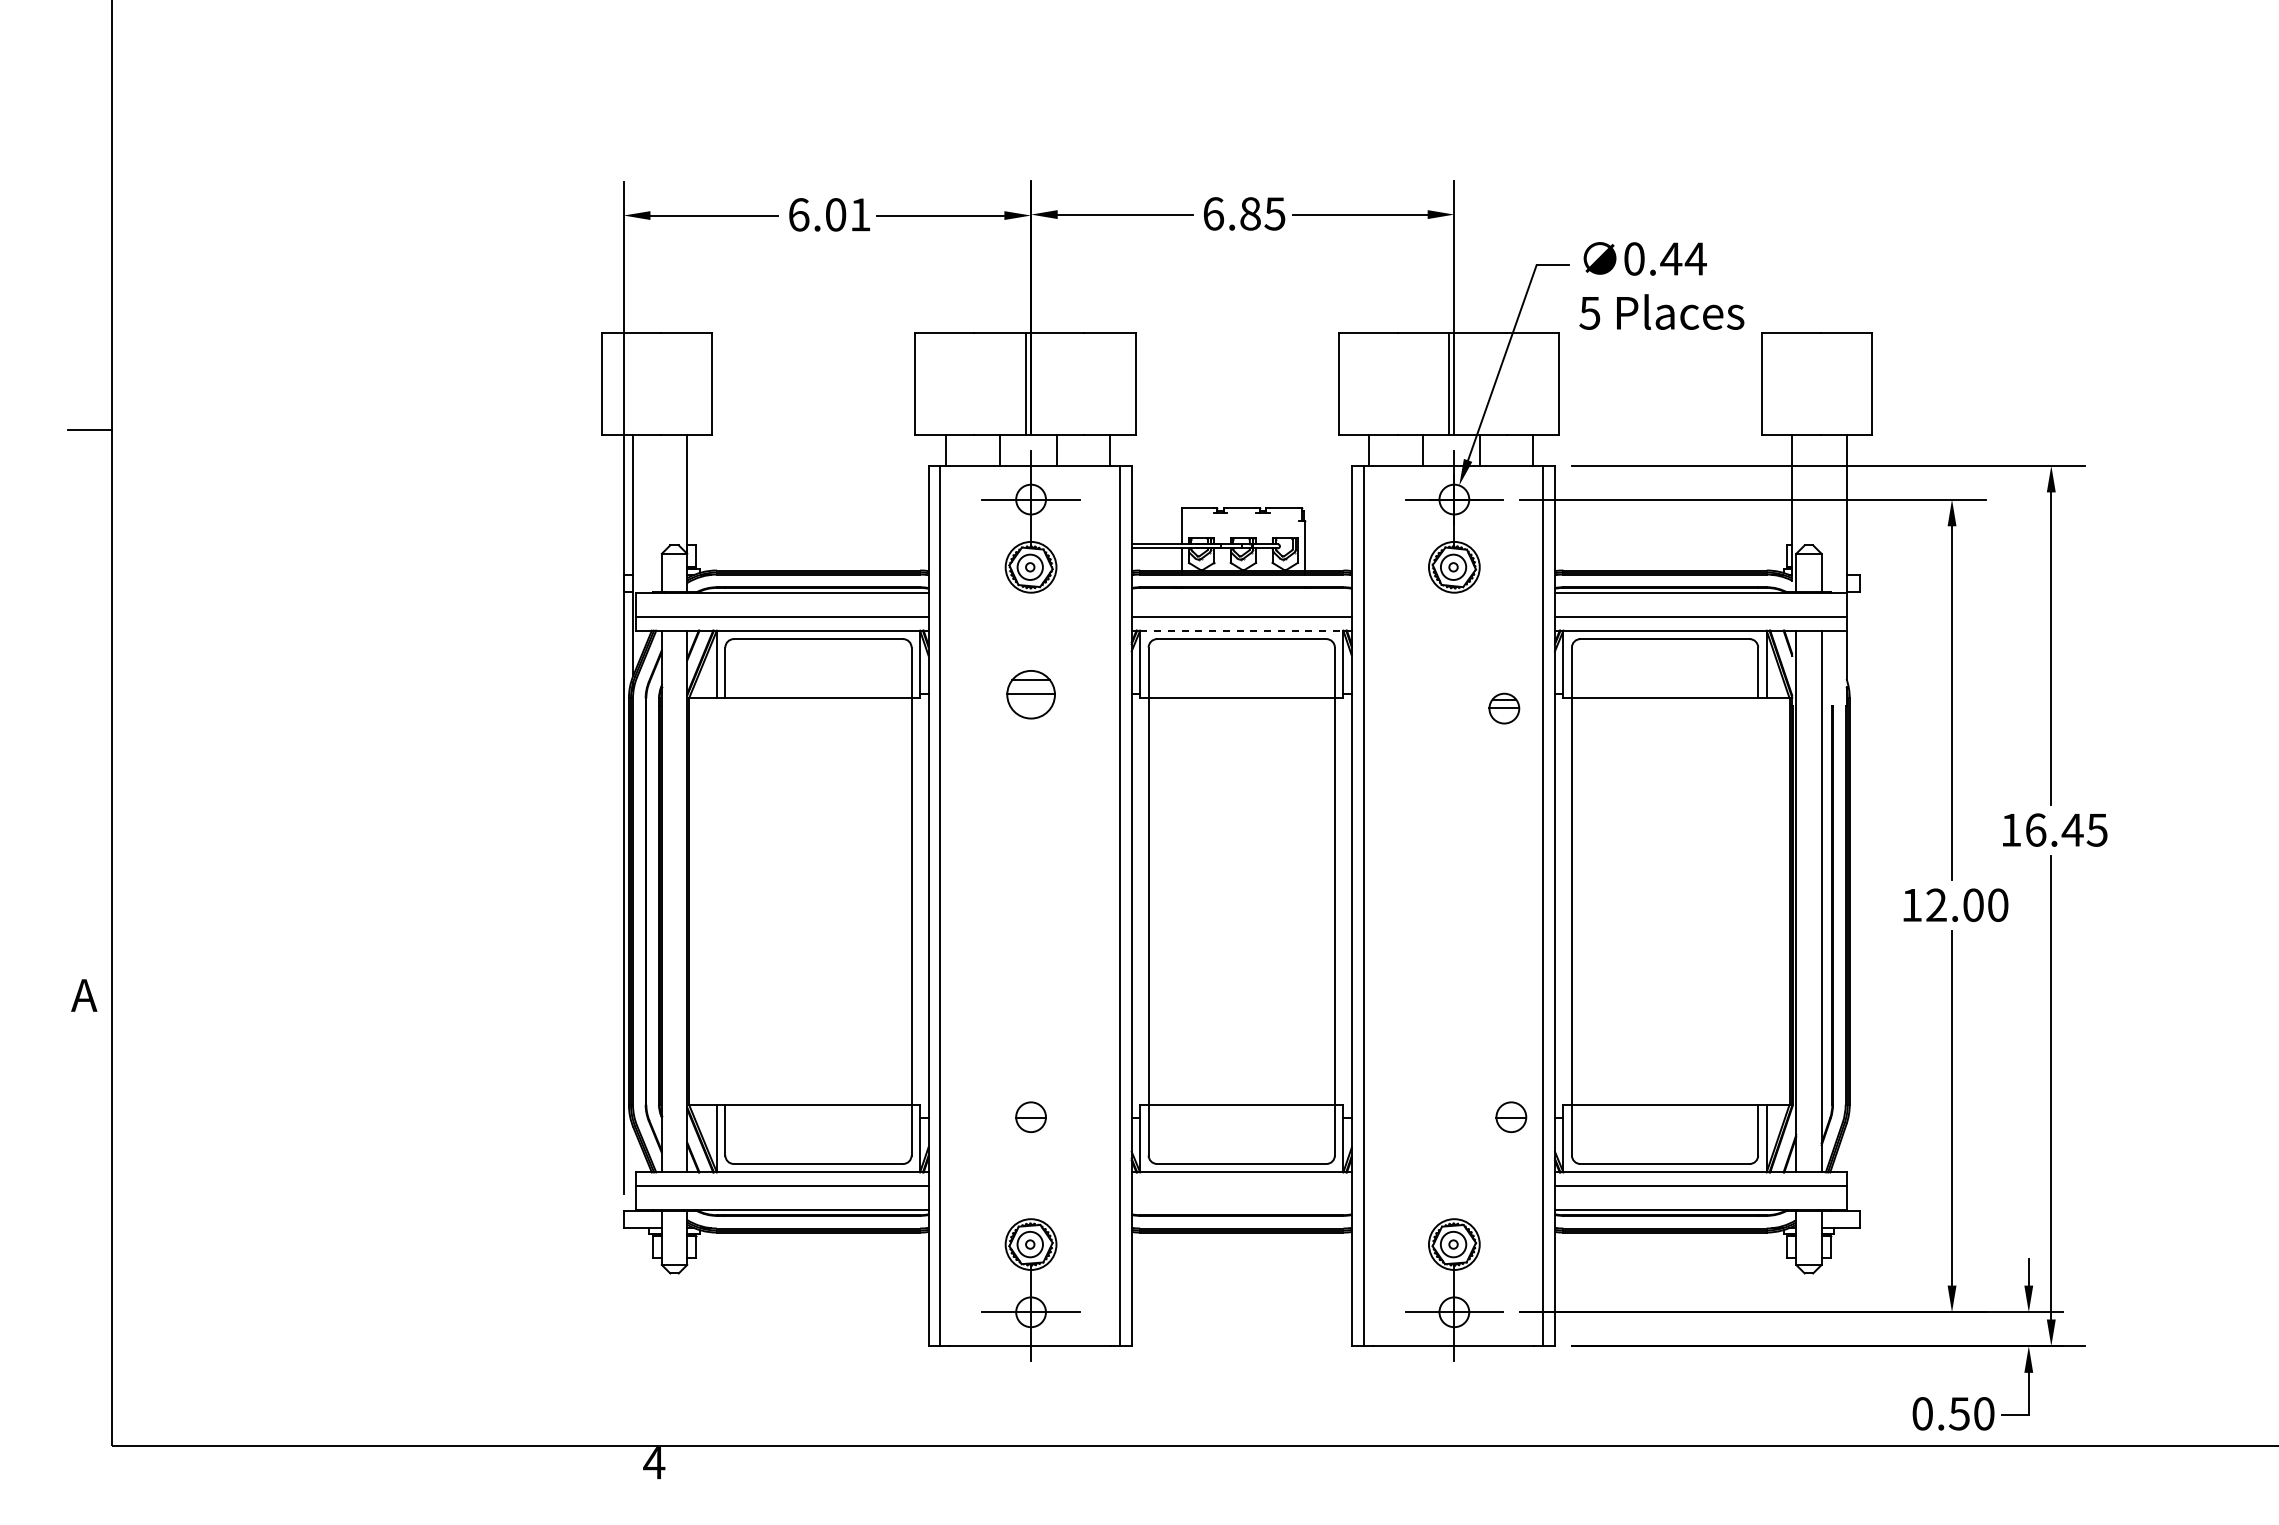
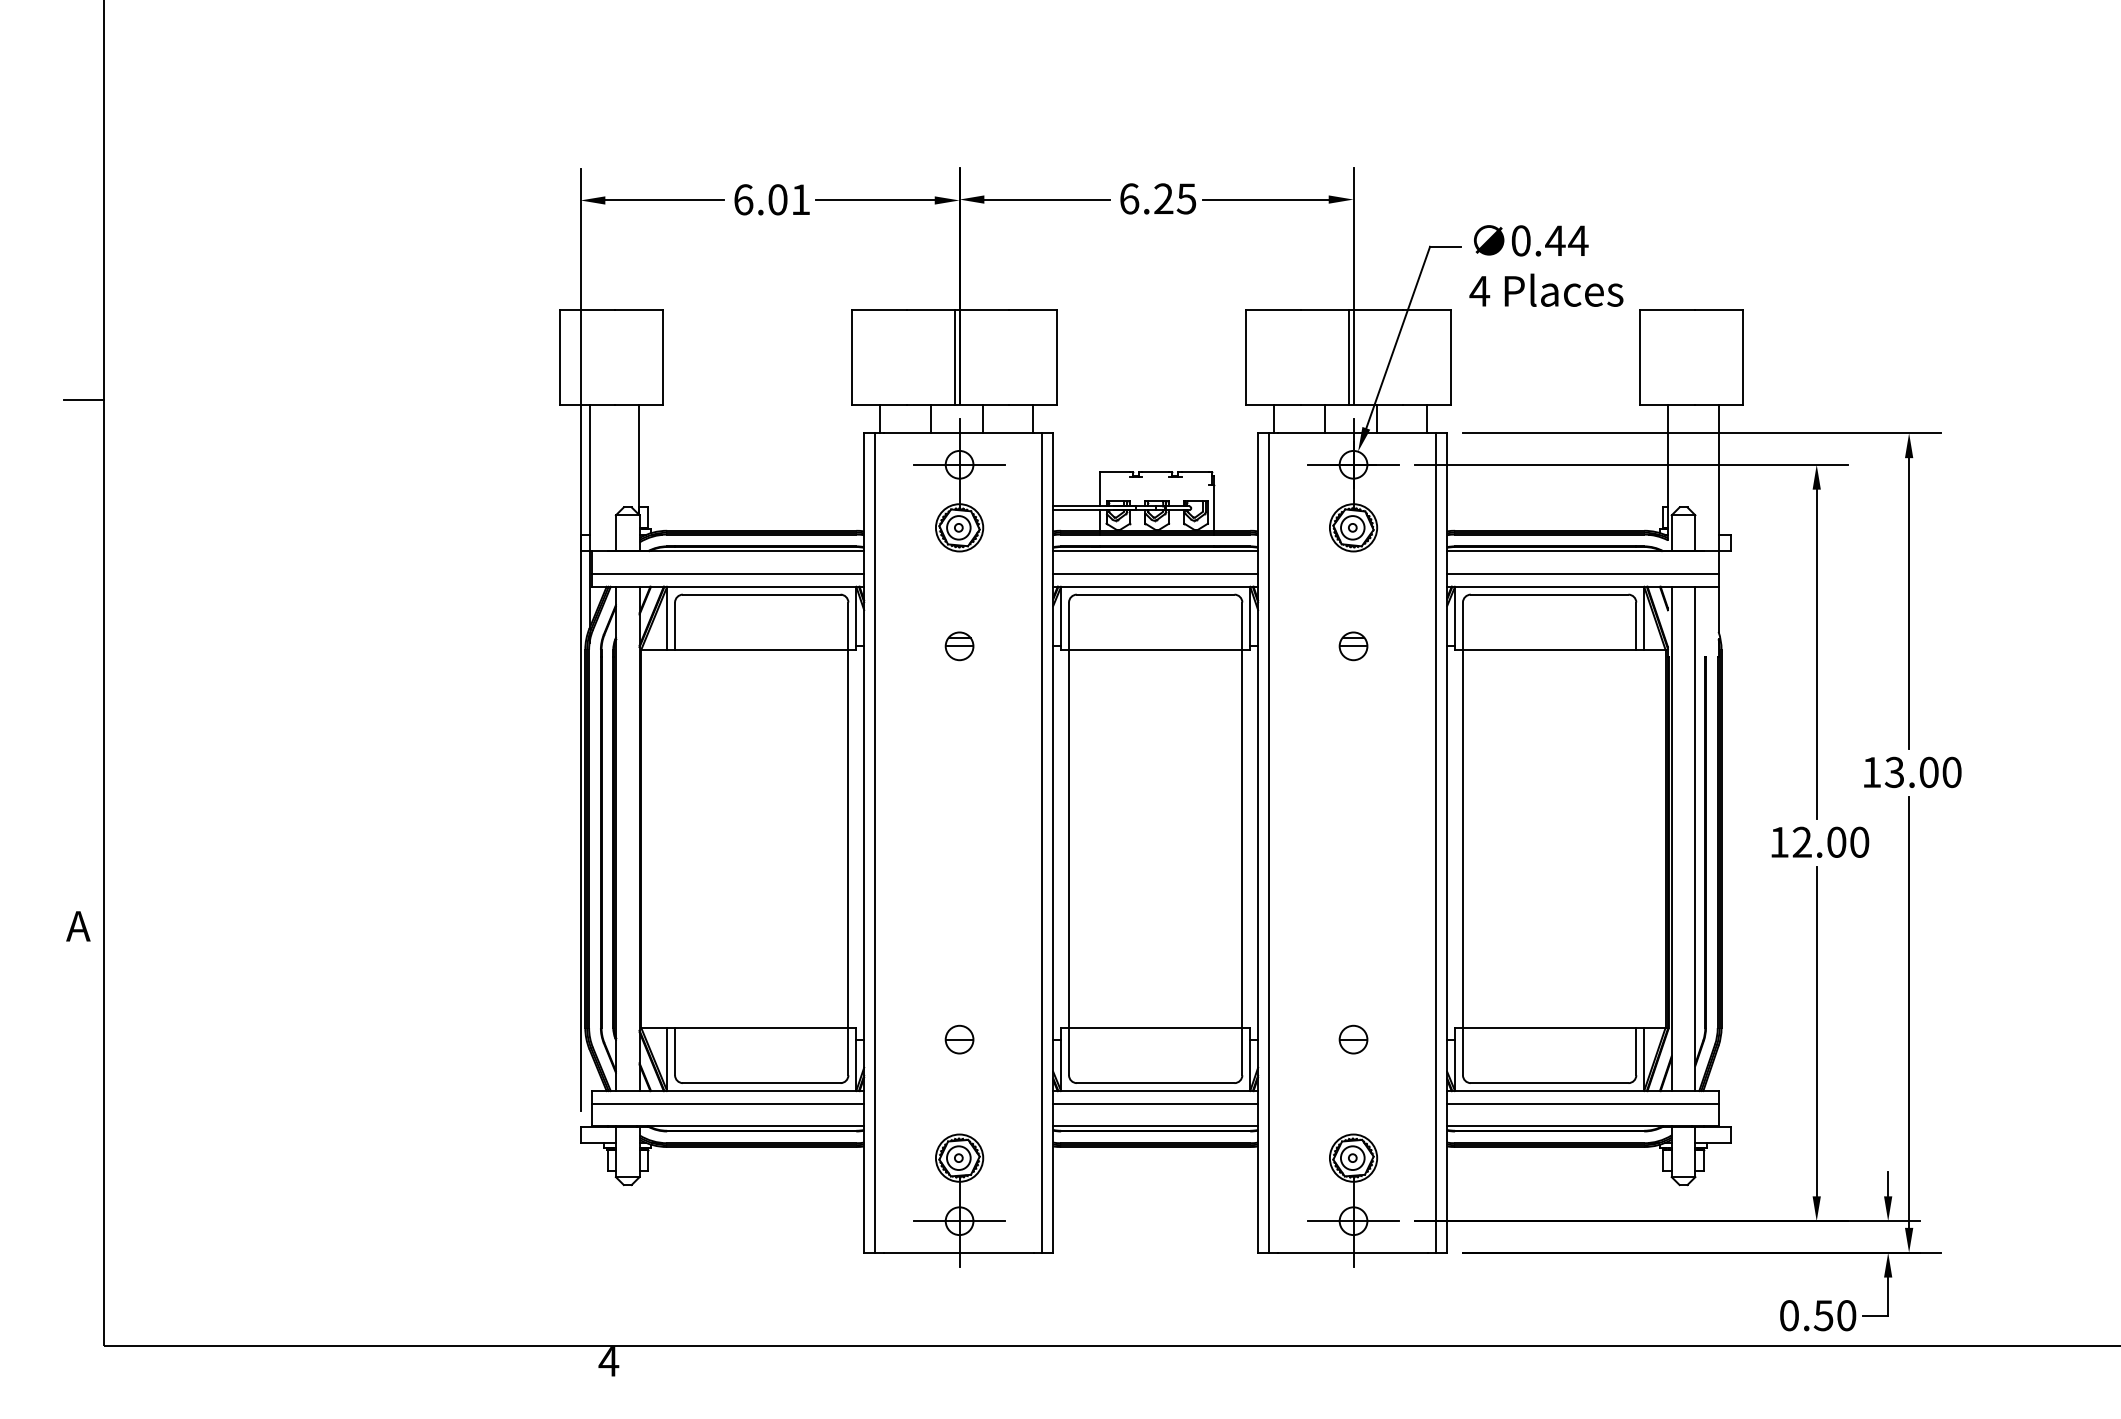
text: (1250, 213) -> (1163, 198), 6.85 -> 6.25
text: (1589, 313) -> (1479, 291), 5 -> 4
line: (1241, 592) -> (1155, 551), added
line: (1241, 630) -> (1155, 586), dashed -> solid
part: (1030, 694) -> (959, 646), size x0.62
part: (1504, 708) -> (1353, 646), moved
text: (2066, 829) -> (1923, 771), 16.45 -> 13.00
part: (1511, 1116) -> (1353, 1038), moved
line: (1241, 1186) -> (1155, 1104), added
line: (1241, 1210) -> (1155, 1126), added

